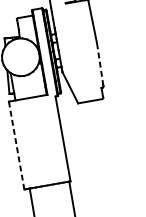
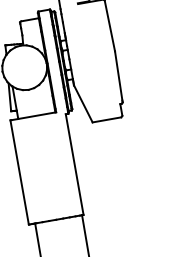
line: (99, 64) -> (118, 76), dashed -> solid
line: (16, 145) -> (19, 172), dashed -> solid

